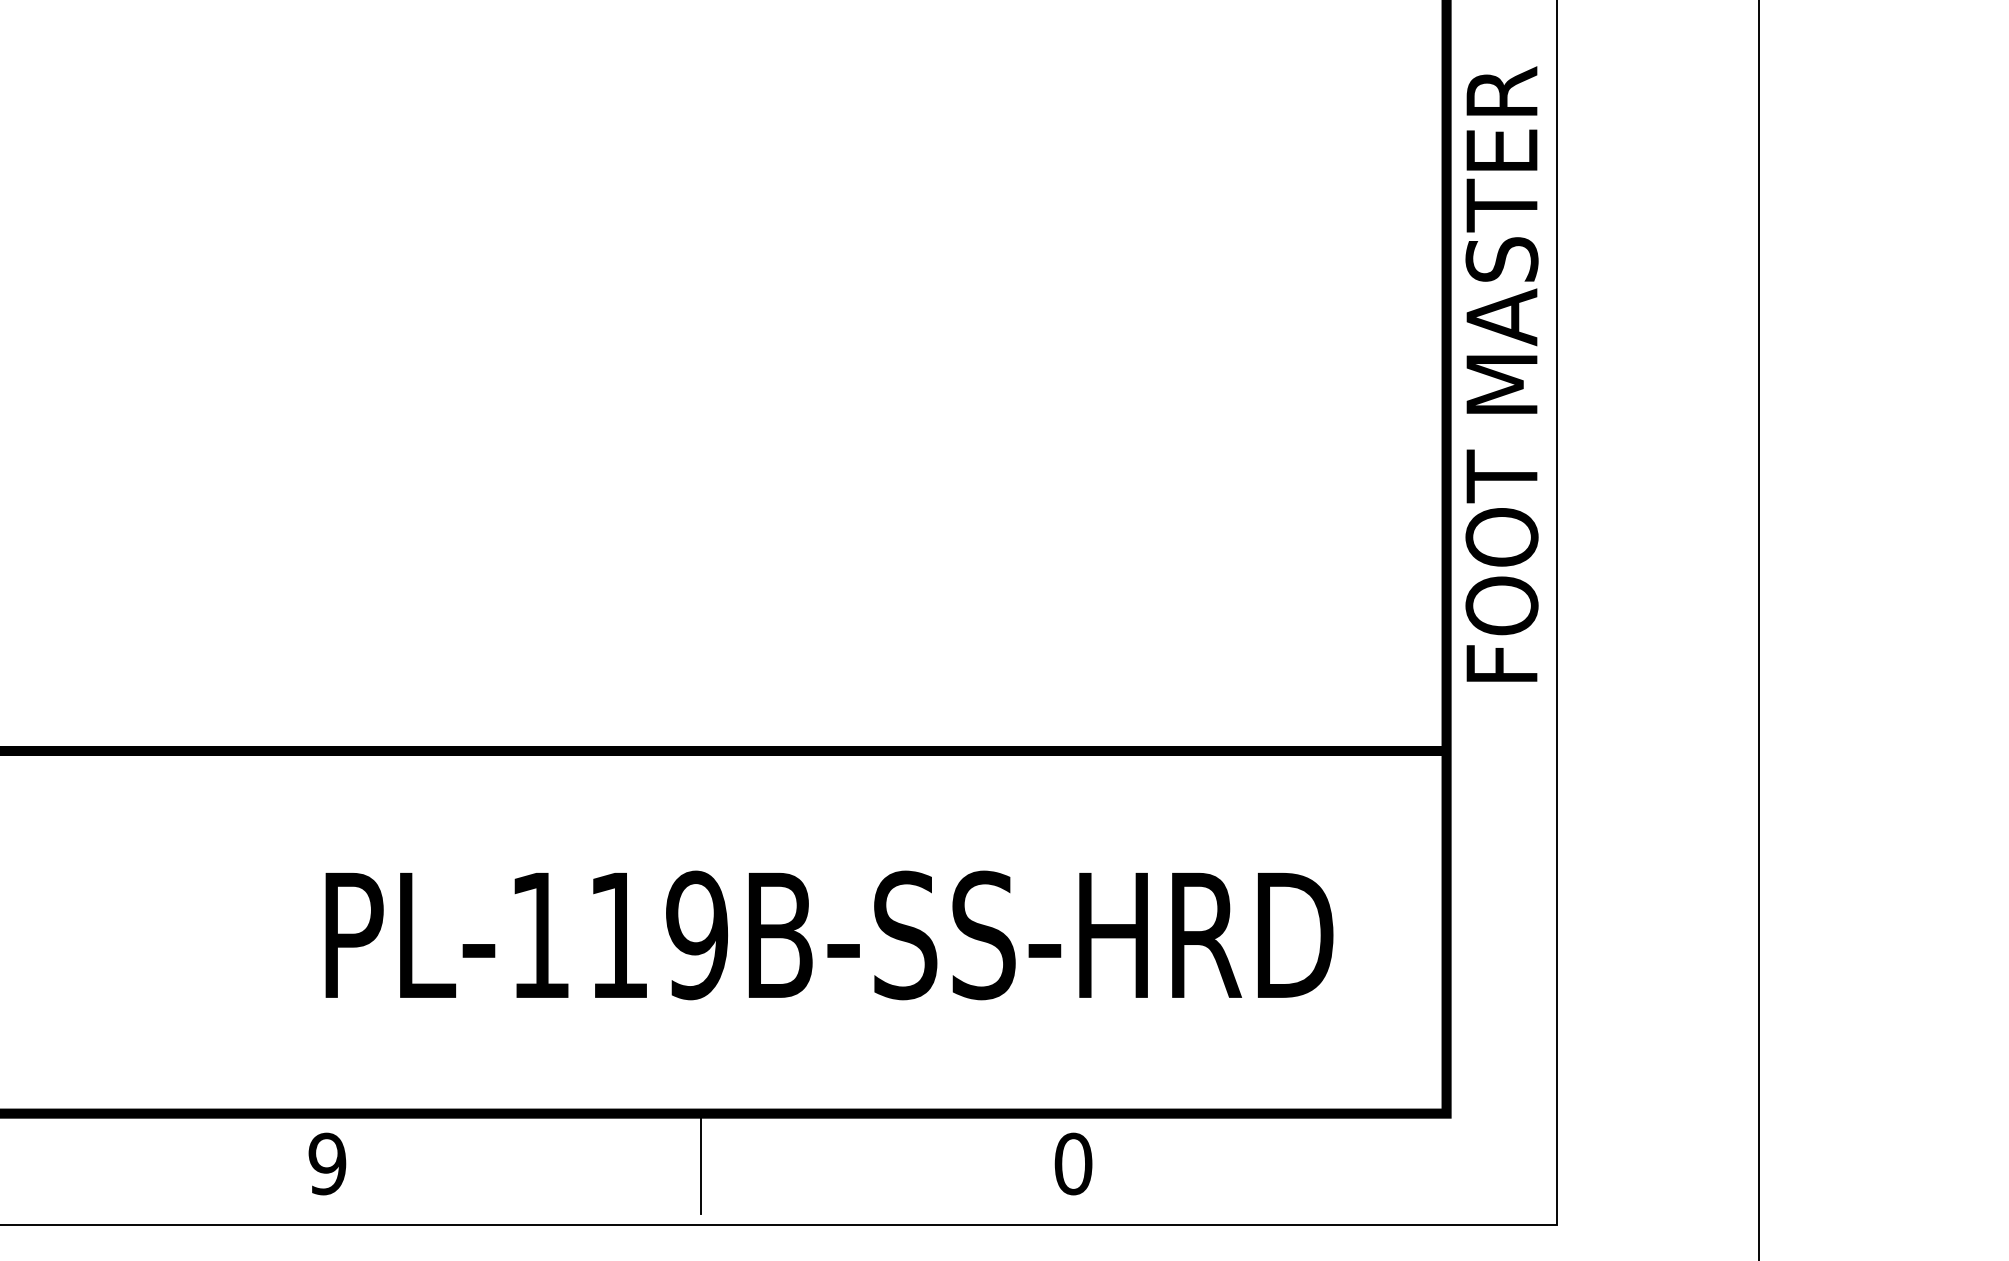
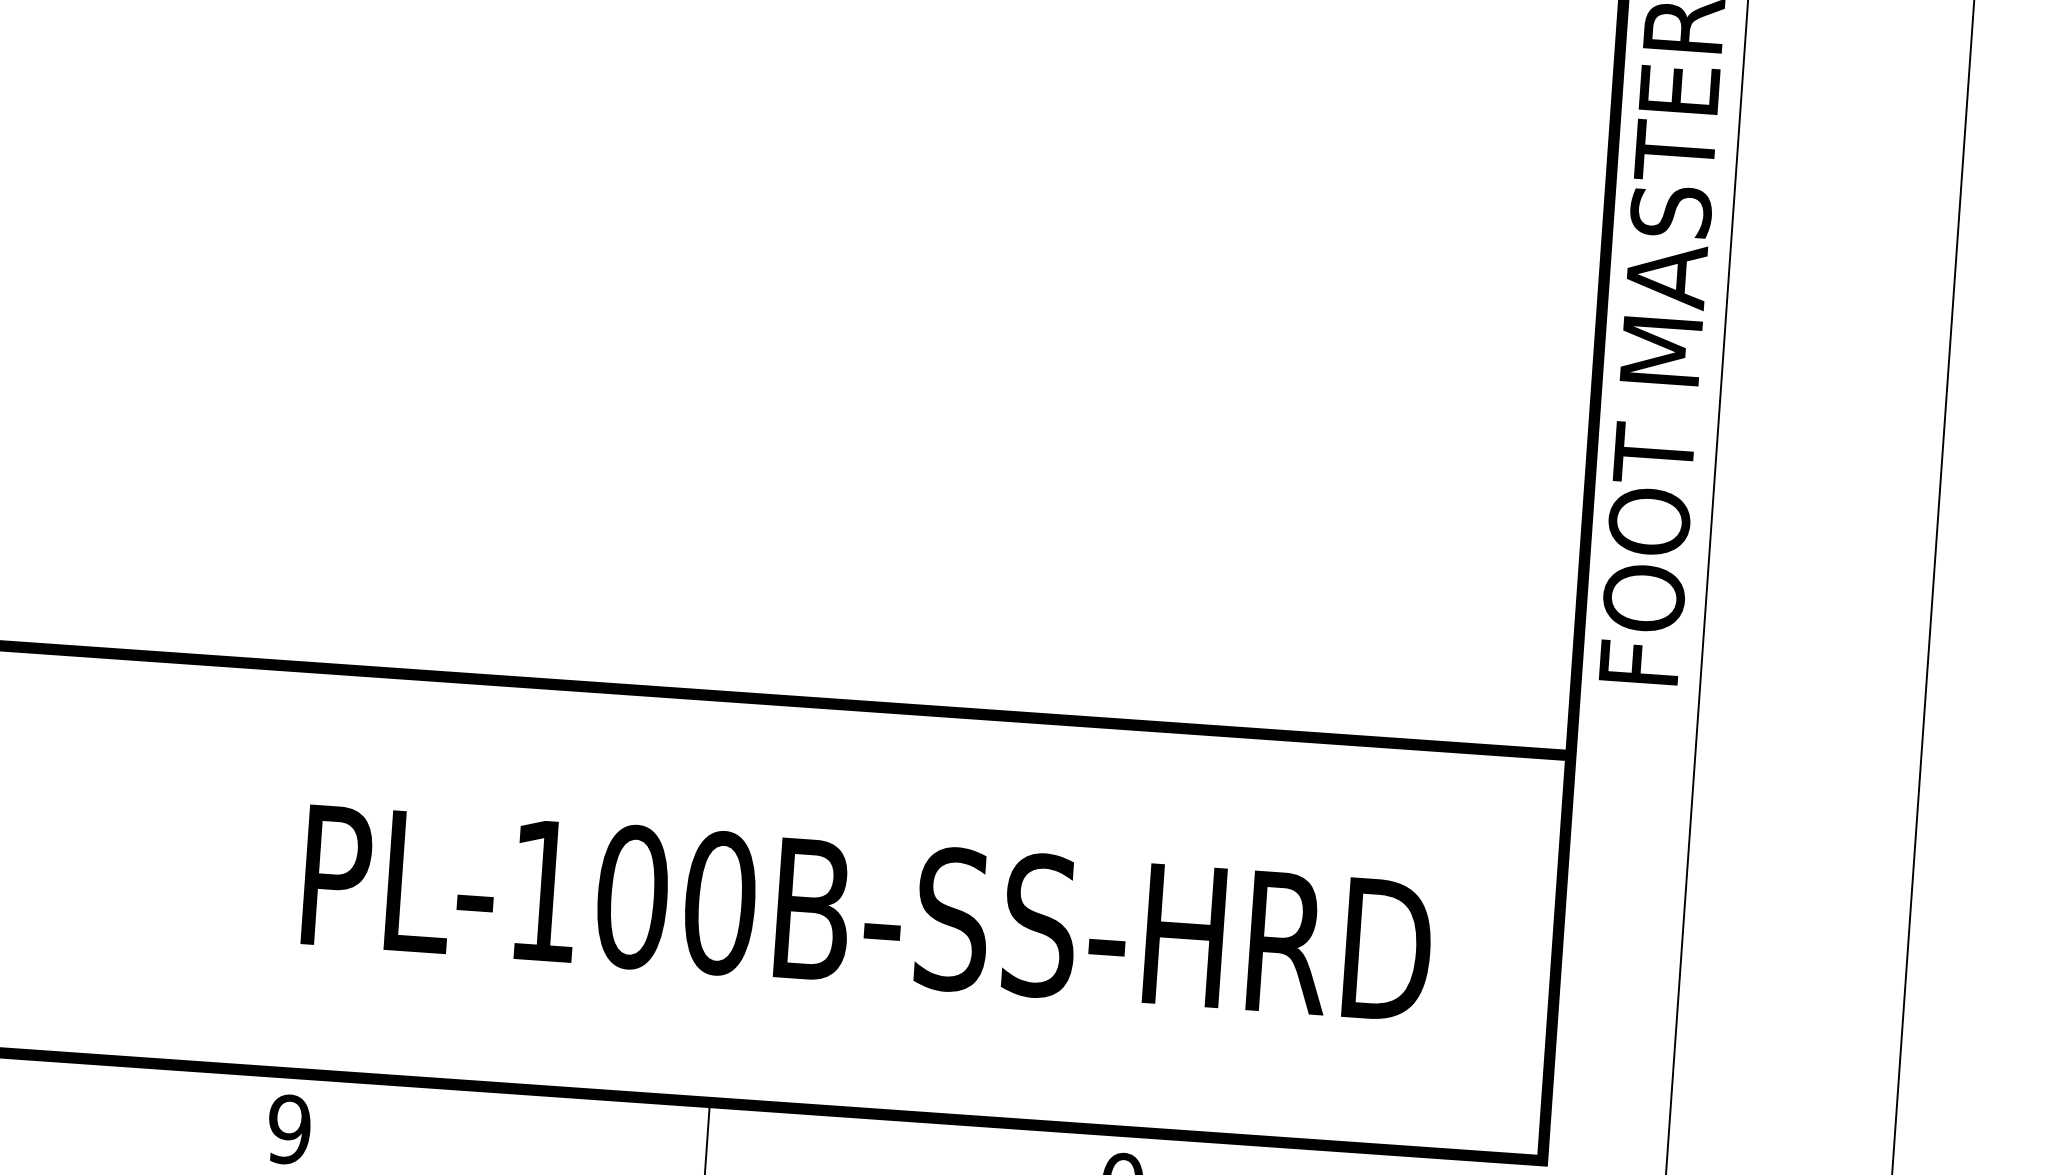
text: (658, 935) -> (676, 900), PL-119B-SS-HRD -> PL-100B-SS-HRD

